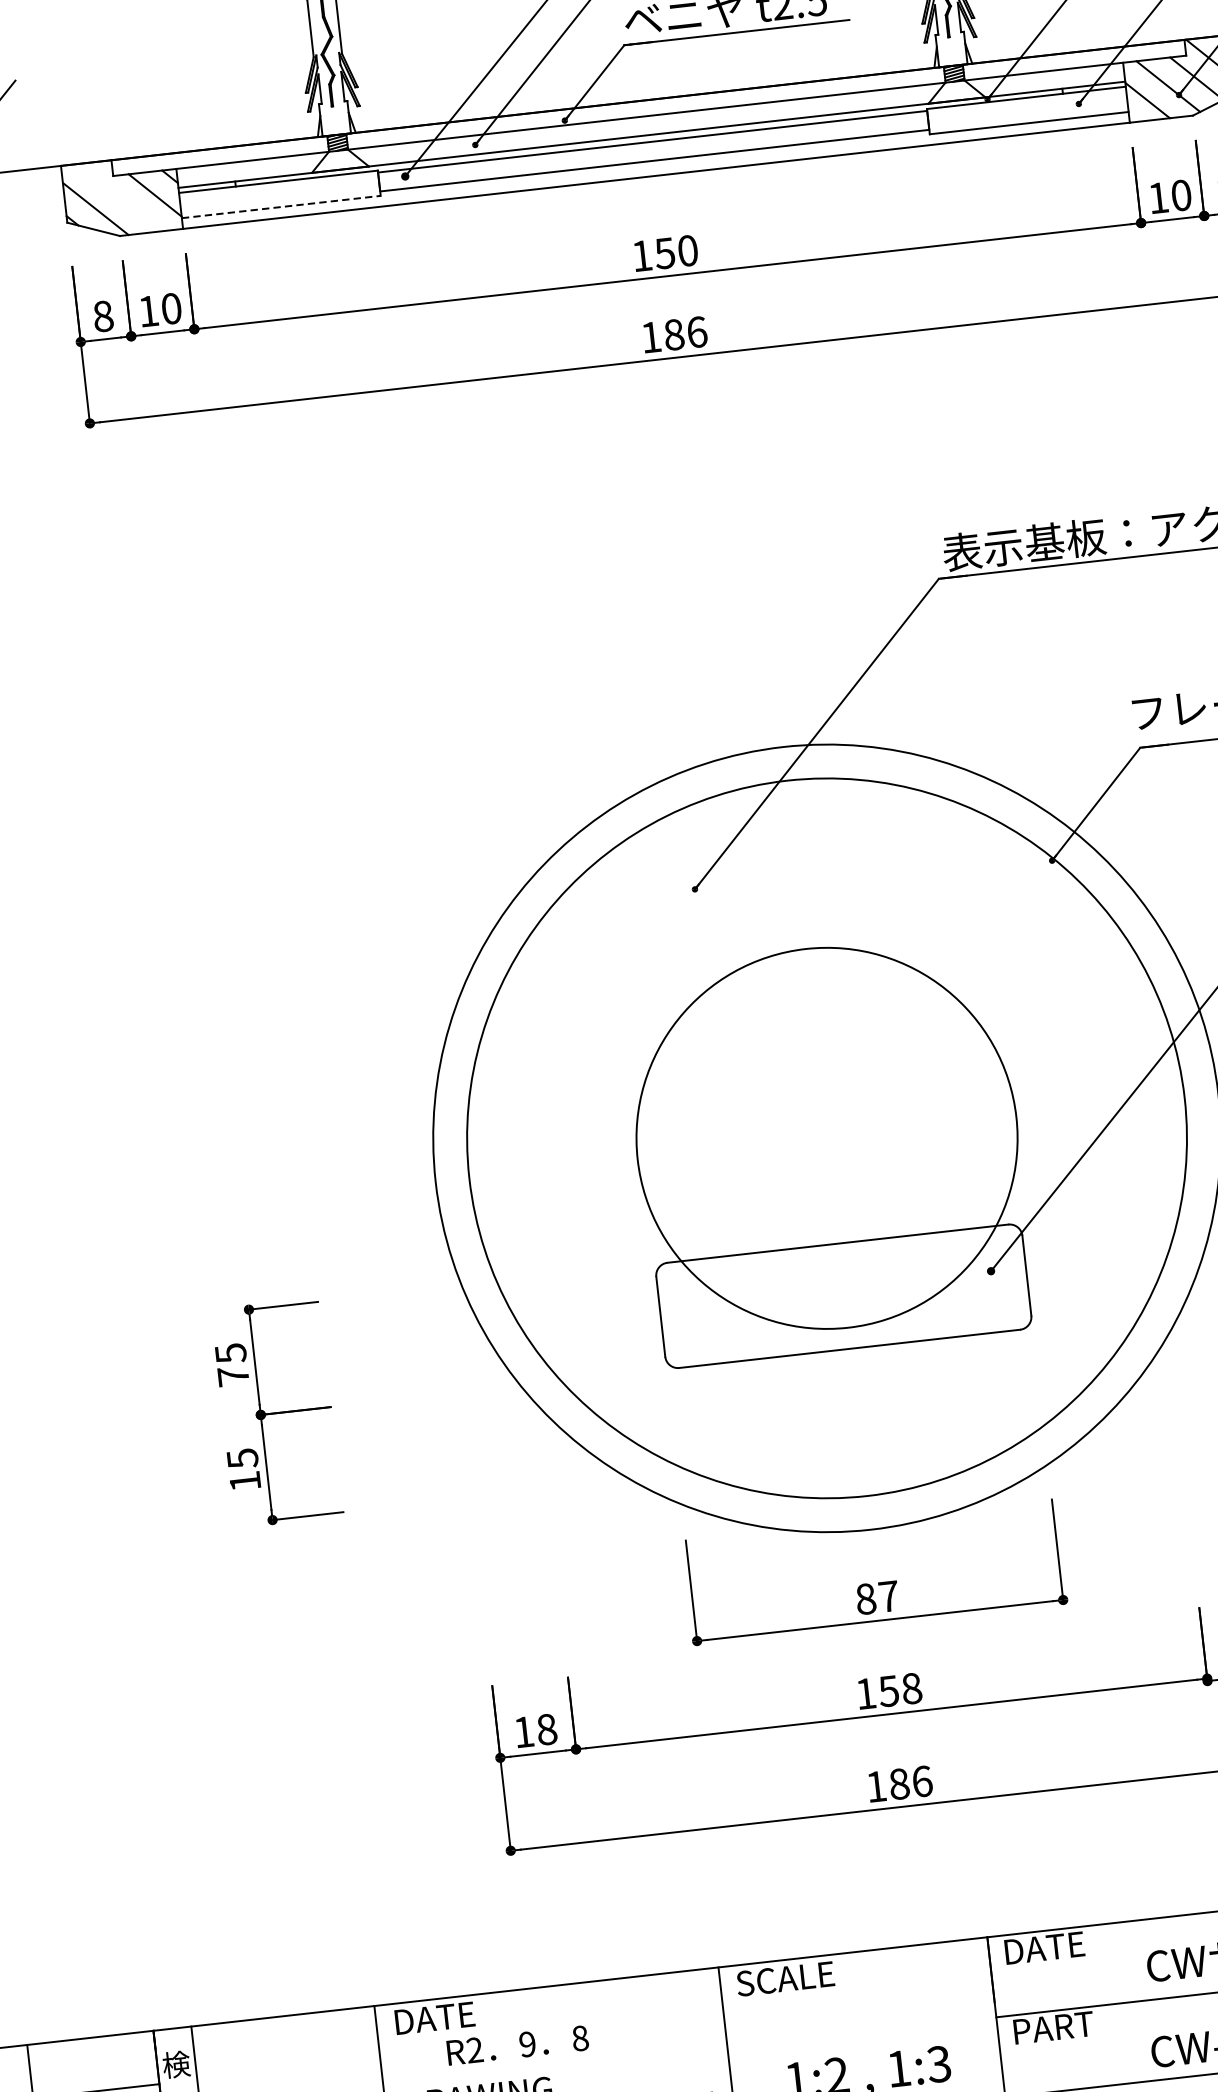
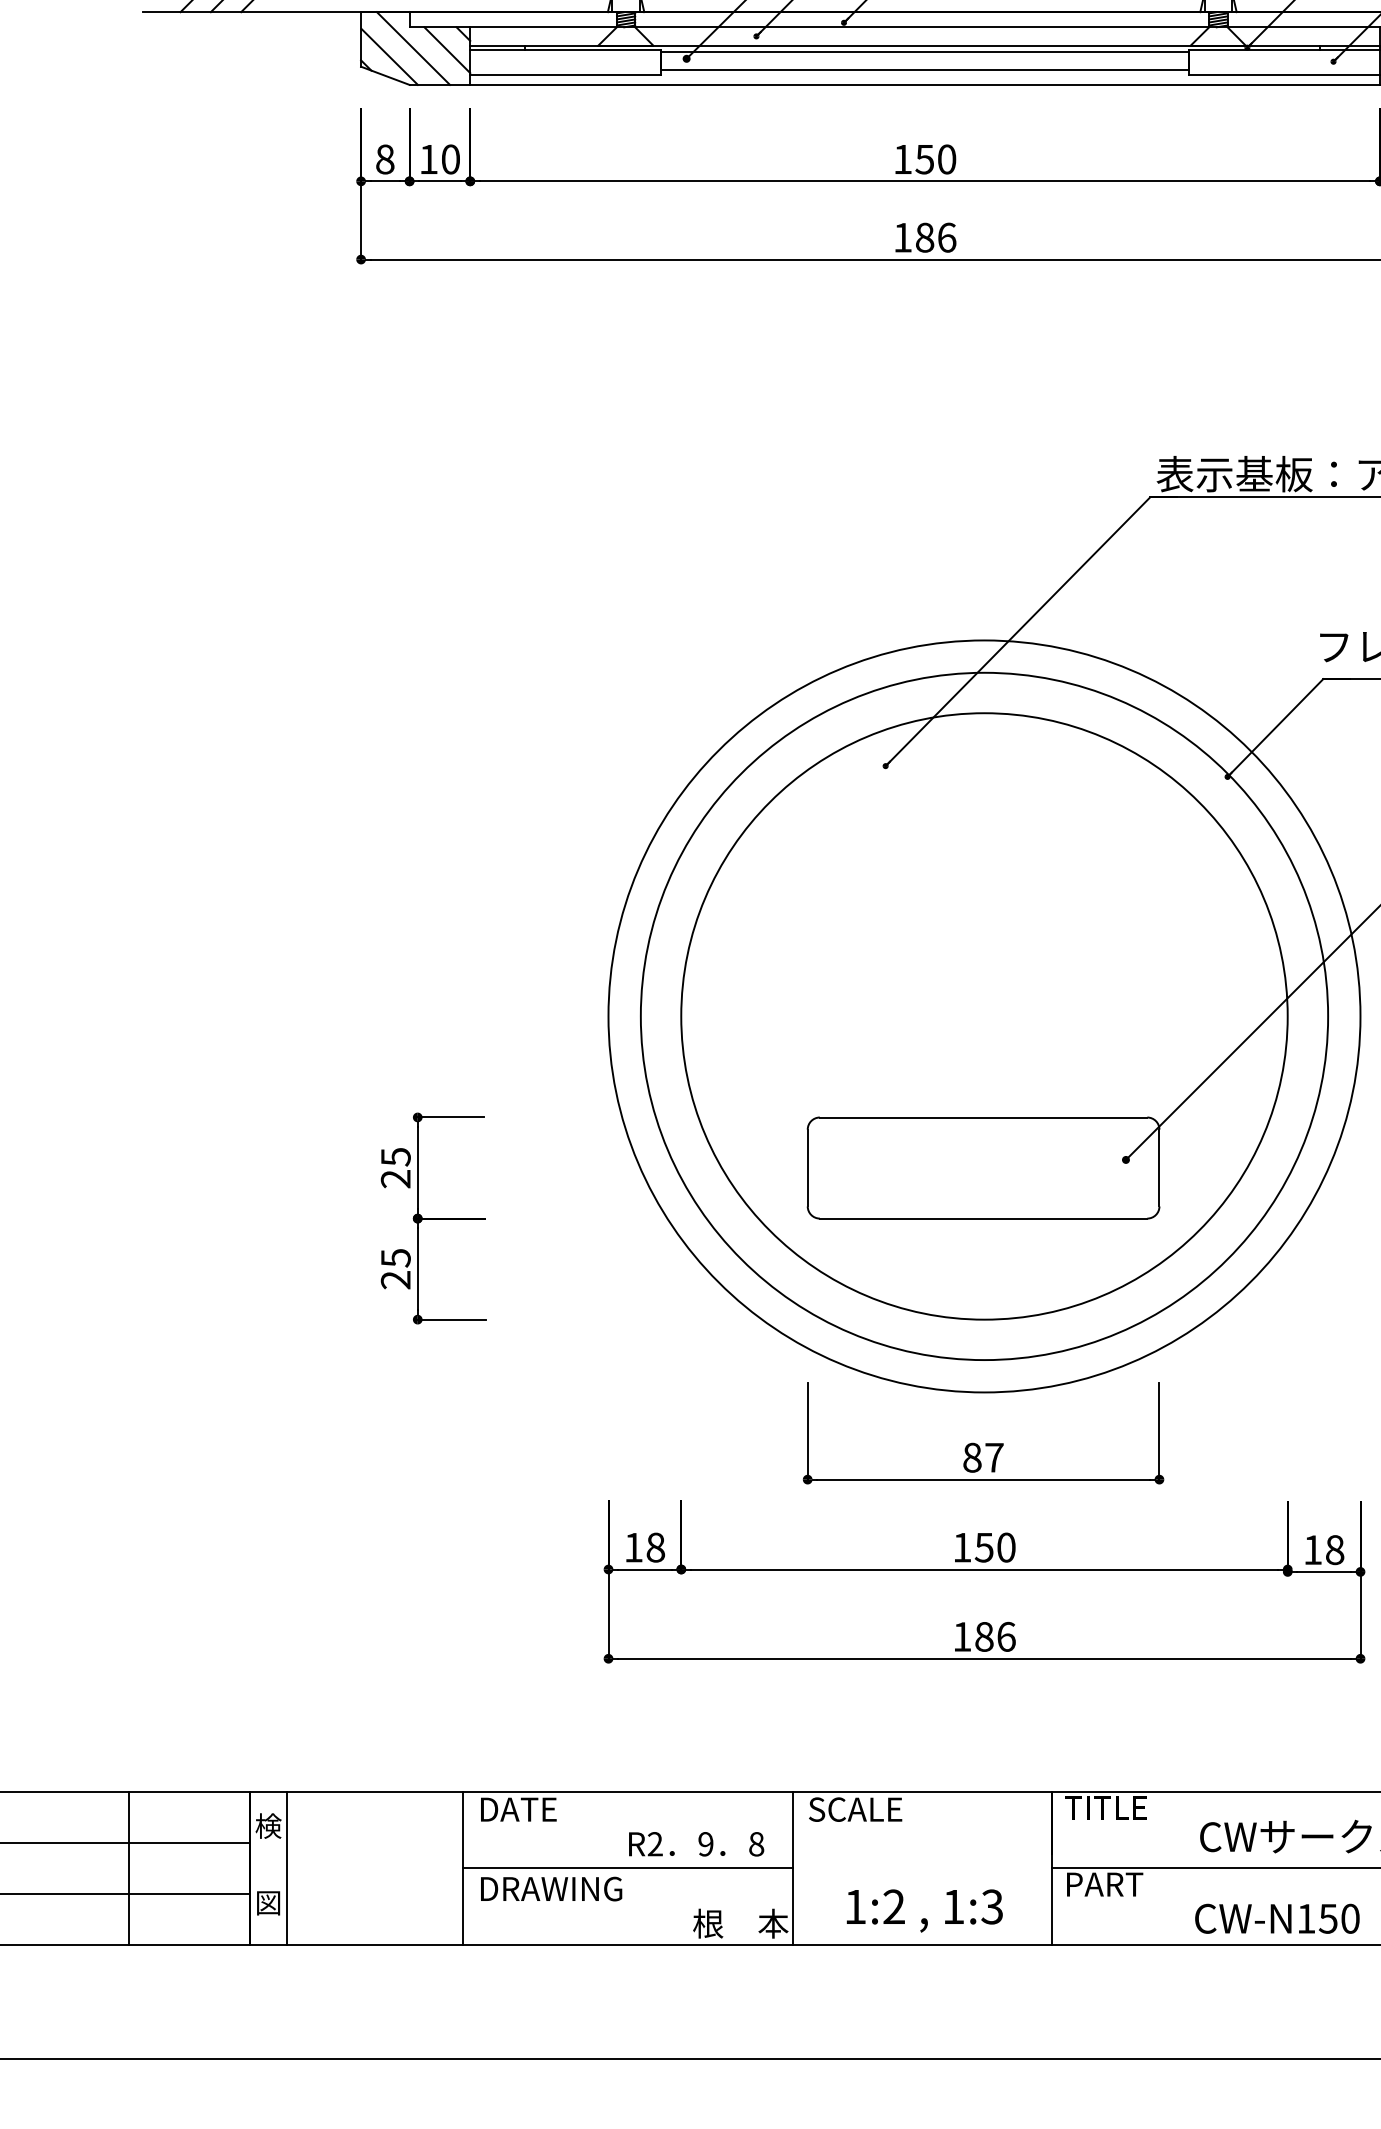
line: (119, 197) -> (413, 48), added
line: (281, 206) -> (565, 74), dashed -> solid
circle: (827, 1138) -> (984, 1016), size x1.67
text: (232, 1375) -> (395, 1178), 75 -> 25
text: (244, 1481) -> (395, 1280), 15 -> 25
text: (911, 1688) -> (1006, 1547), 158 -> 150
text: (1045, 1947) -> (1105, 1807), DATE -> TITLE
text: (517, 2045) -> (696, 1844), moved
line: (554, 2066) -> (627, 1868), added

